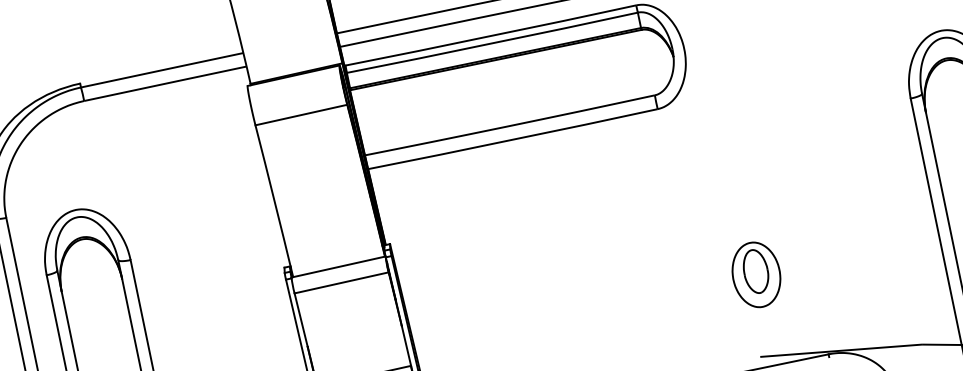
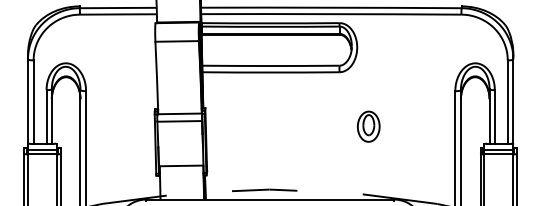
part: (755, 274) -> (368, 126), moved

